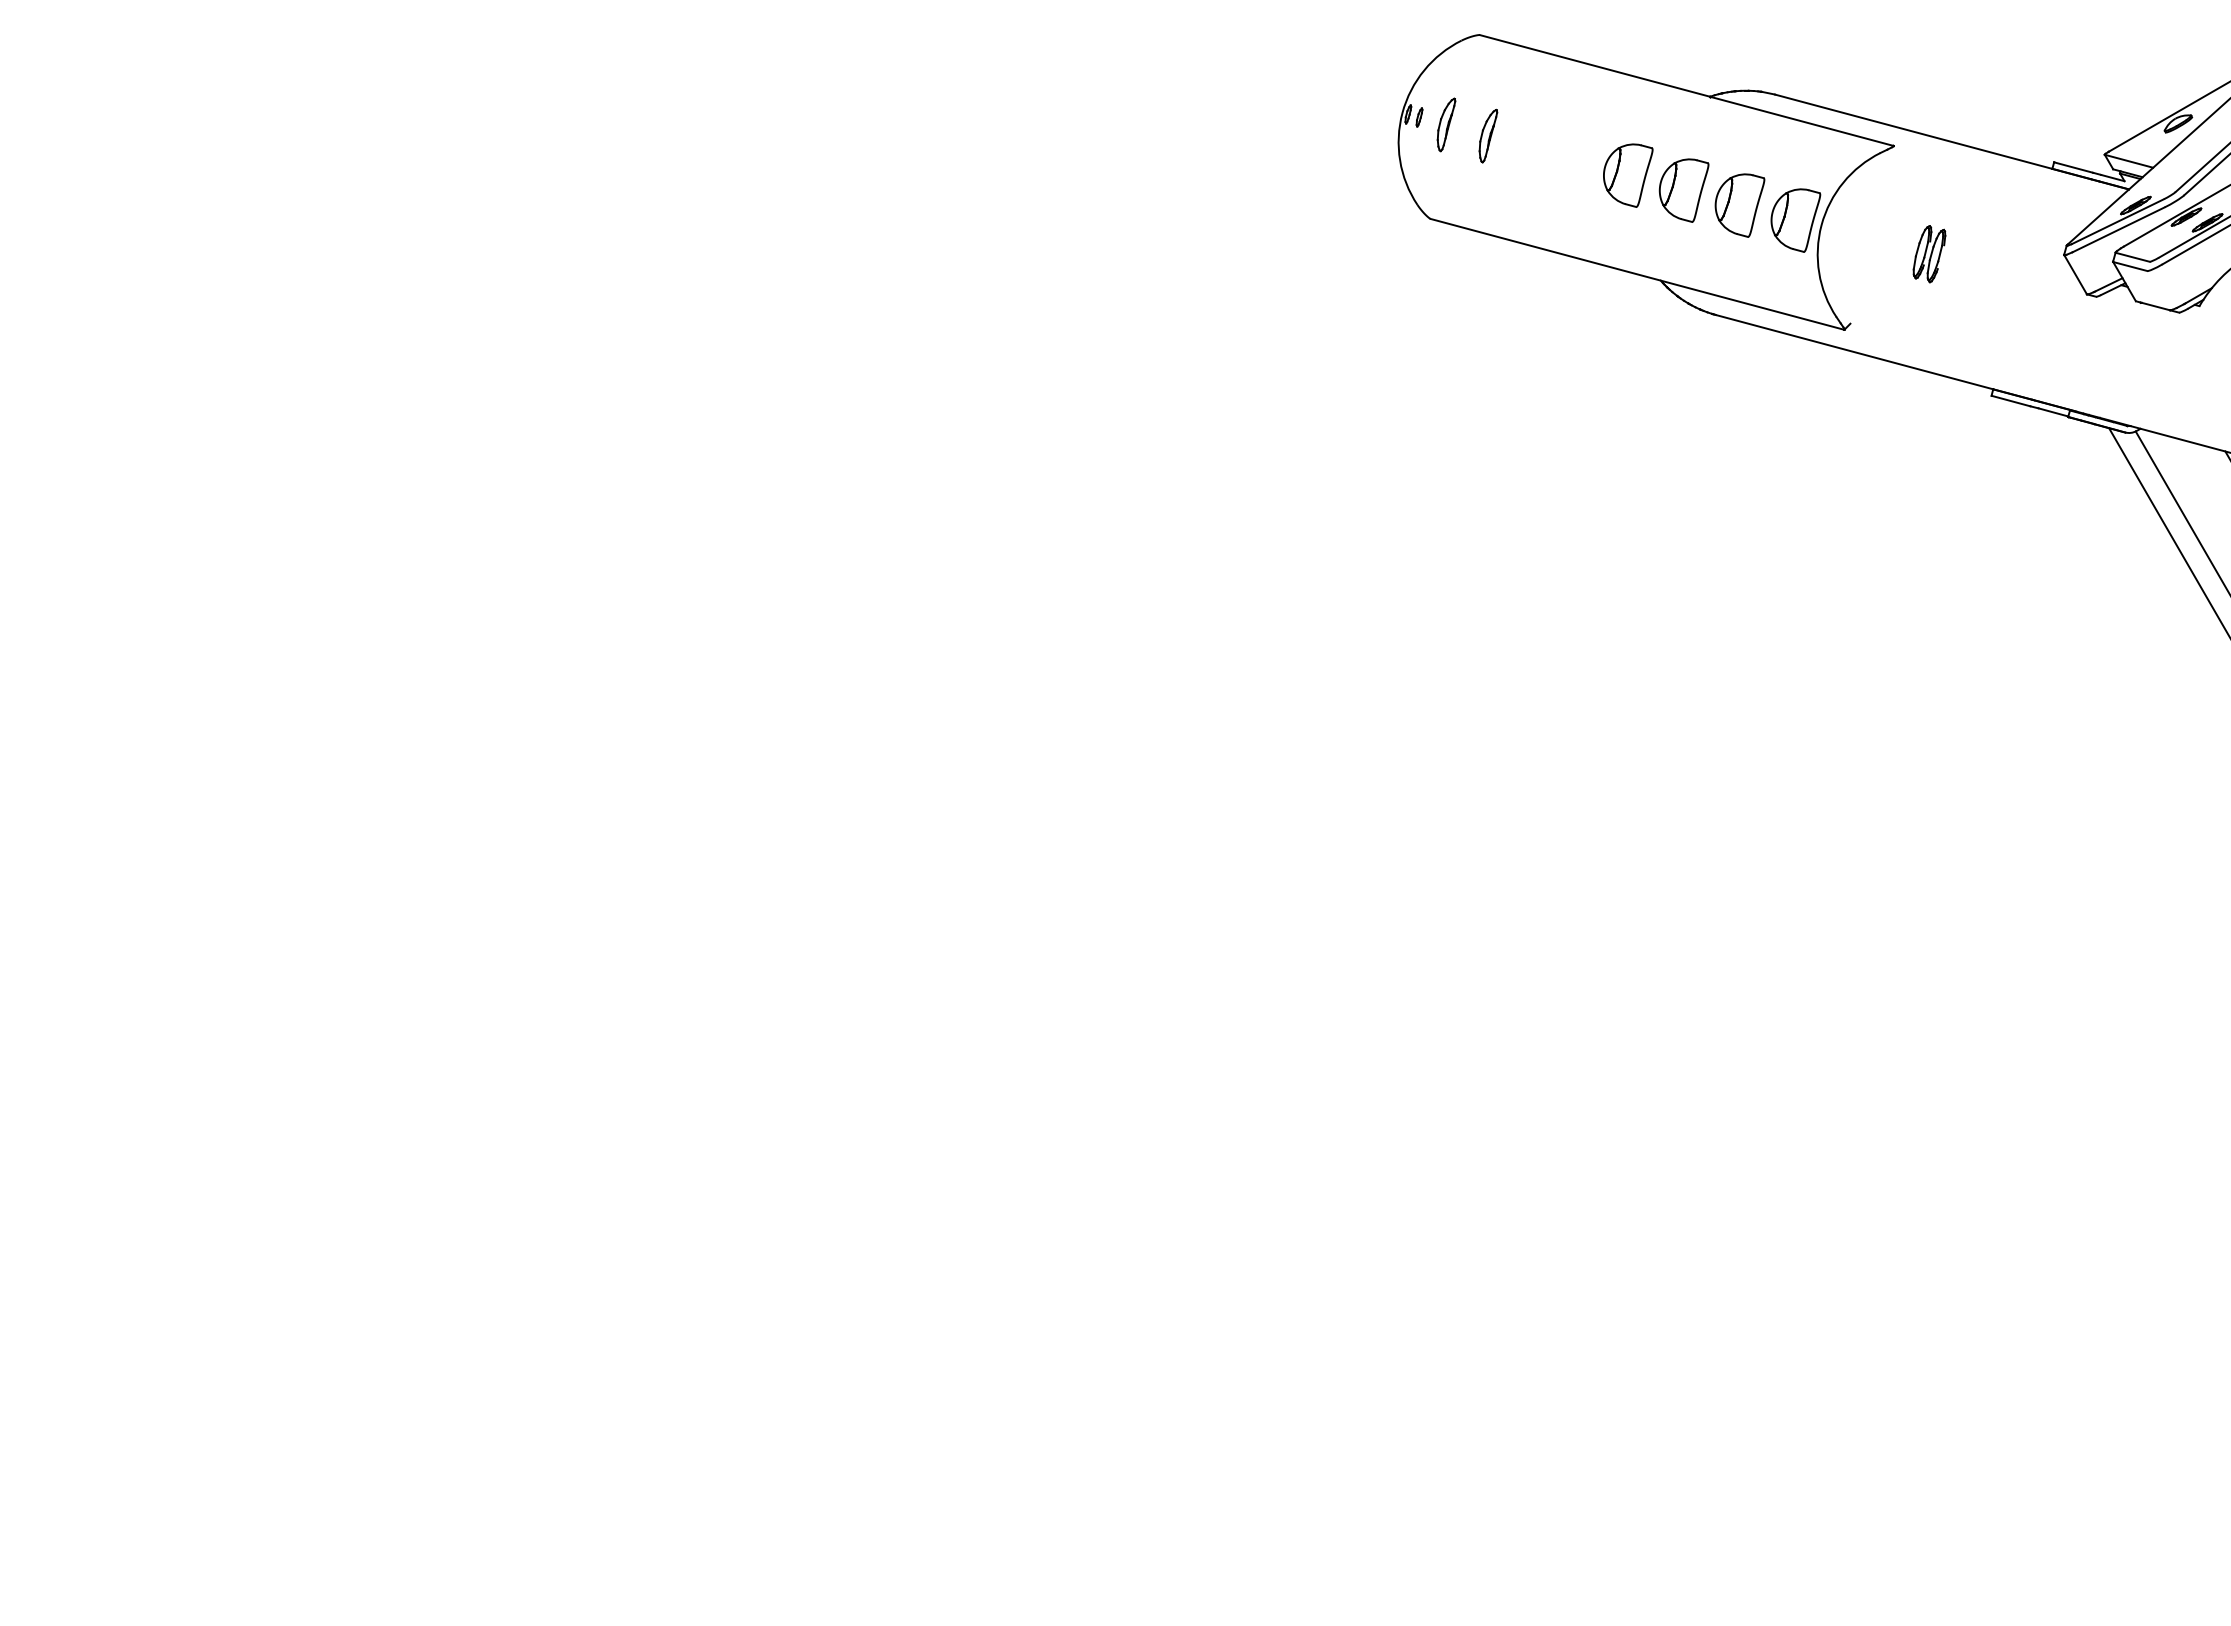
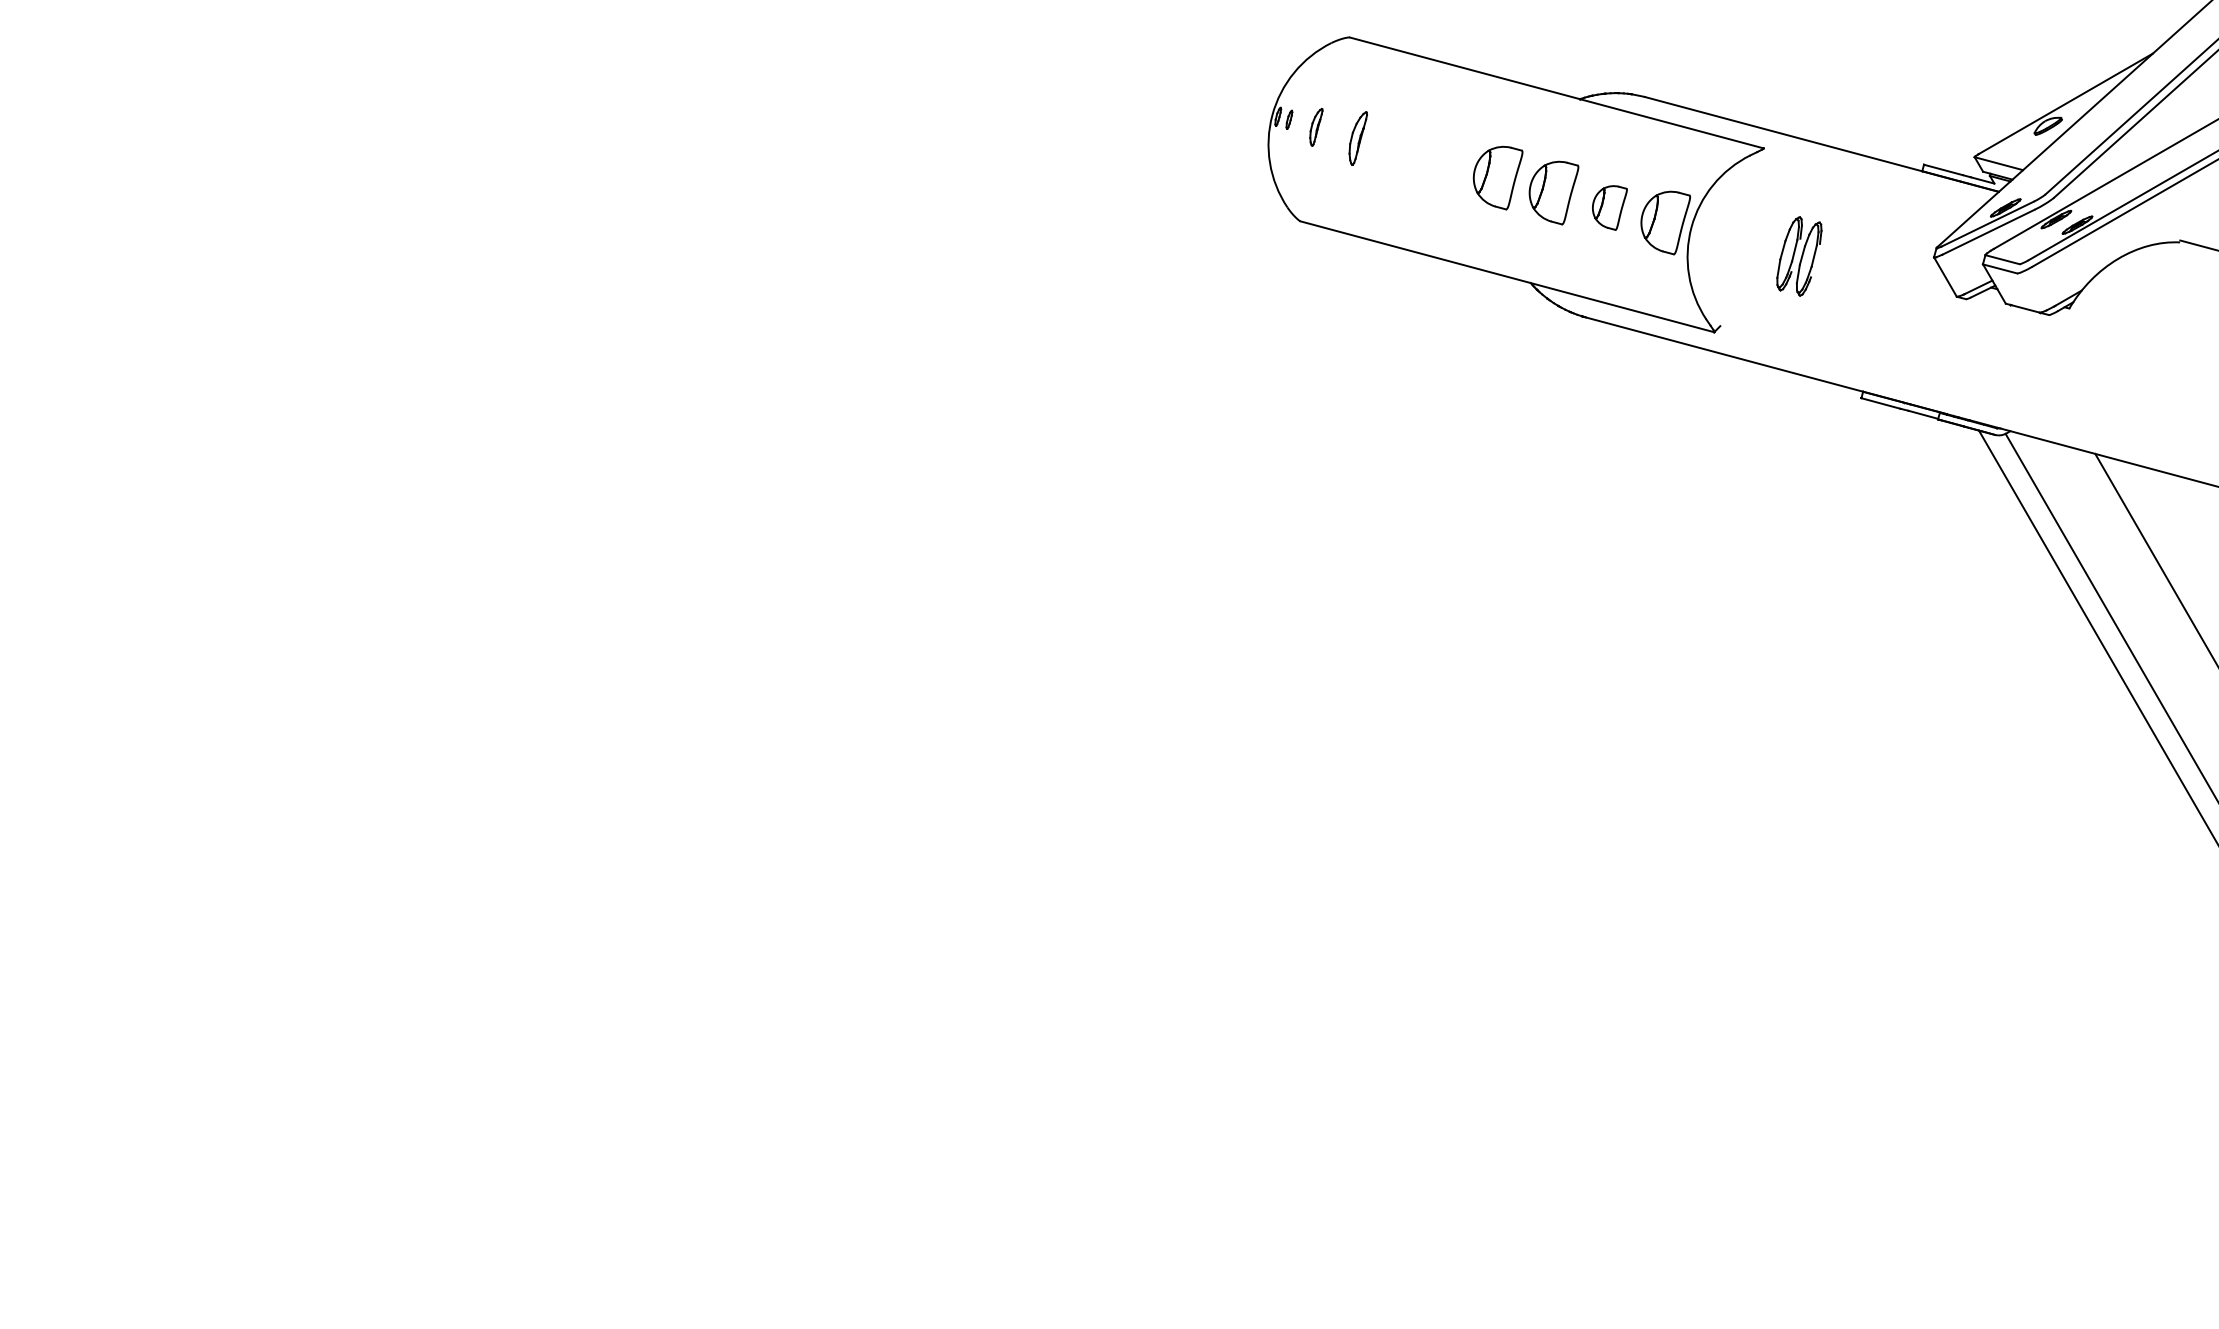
part: (1446, 124) -> (1316, 126), size x0.7
part: (1739, 205) -> (1609, 207), size x0.7
part: (1929, 254) -> (1799, 256), size x1.4

